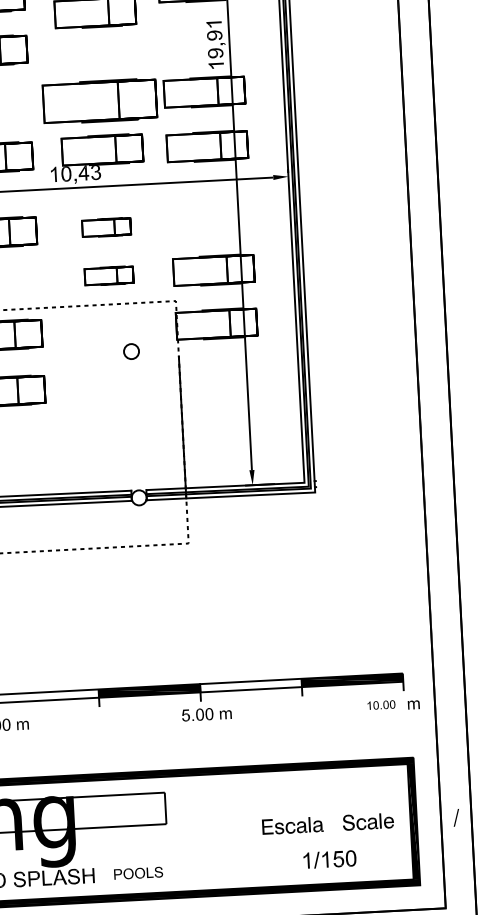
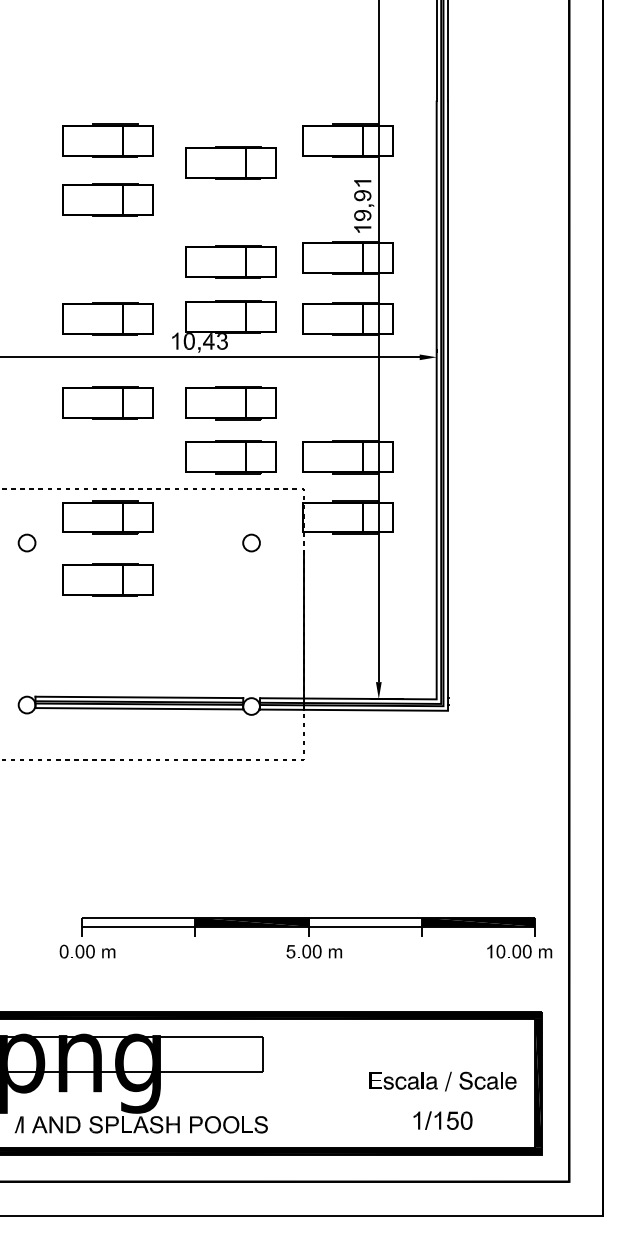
part: (99, 100) -> (230, 261), size x0.71
part: (106, 227) -> (230, 403), size x1.67
part: (108, 276) -> (230, 457), size x1.67
part: (381, 705) -> (509, 951), size x1.43
line: (456, 817) -> (448, 1081), moved
part: (138, 873) -> (228, 1124), size x1.43

